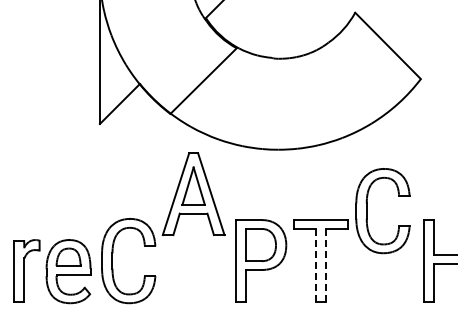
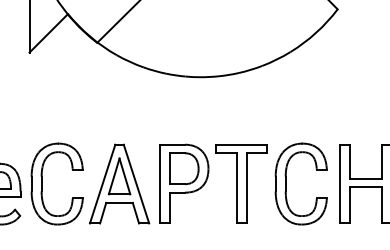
part: (193, 194) -> (119, 184), moved
part: (367, 211) -> (286, 184), moved
line: (315, 265) -> (236, 188), dashed -> solid
line: (325, 265) -> (246, 188), dashed -> solid

